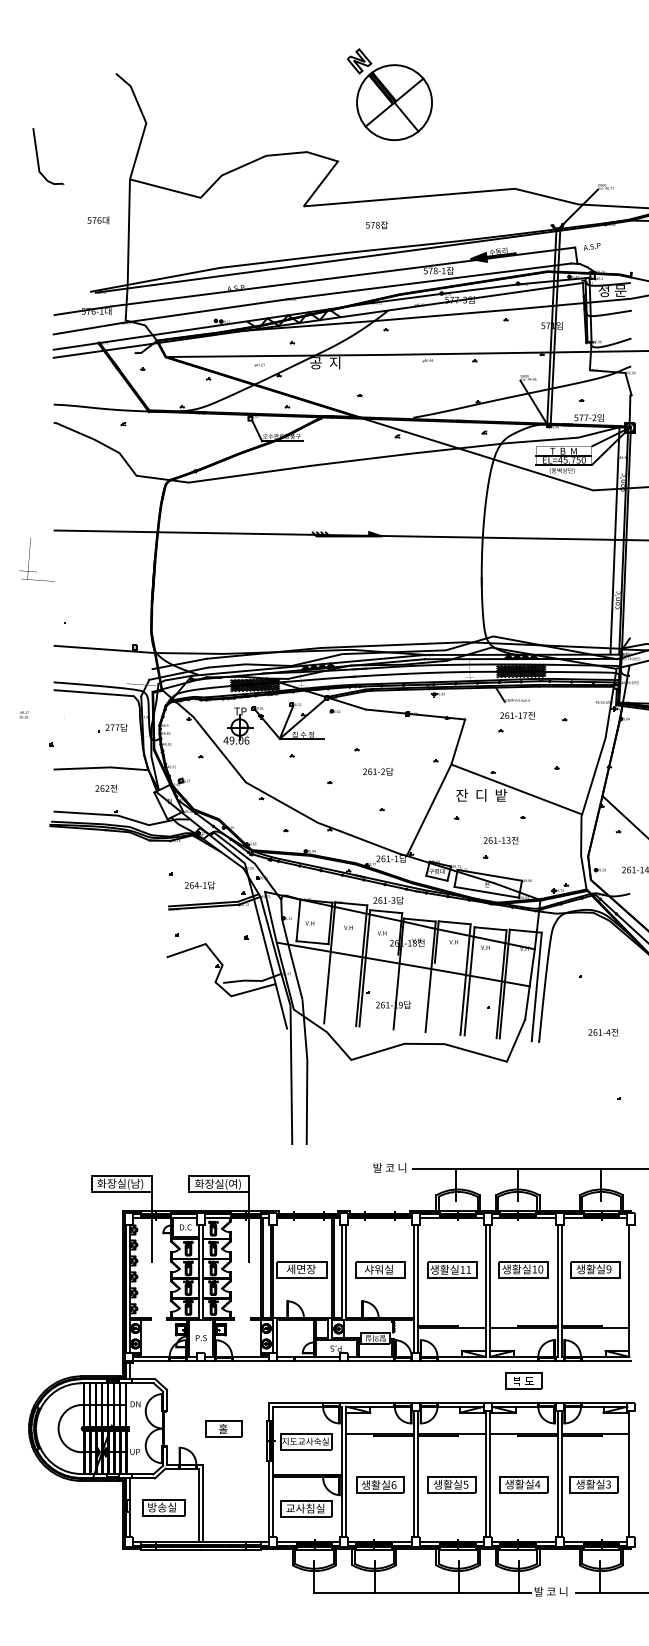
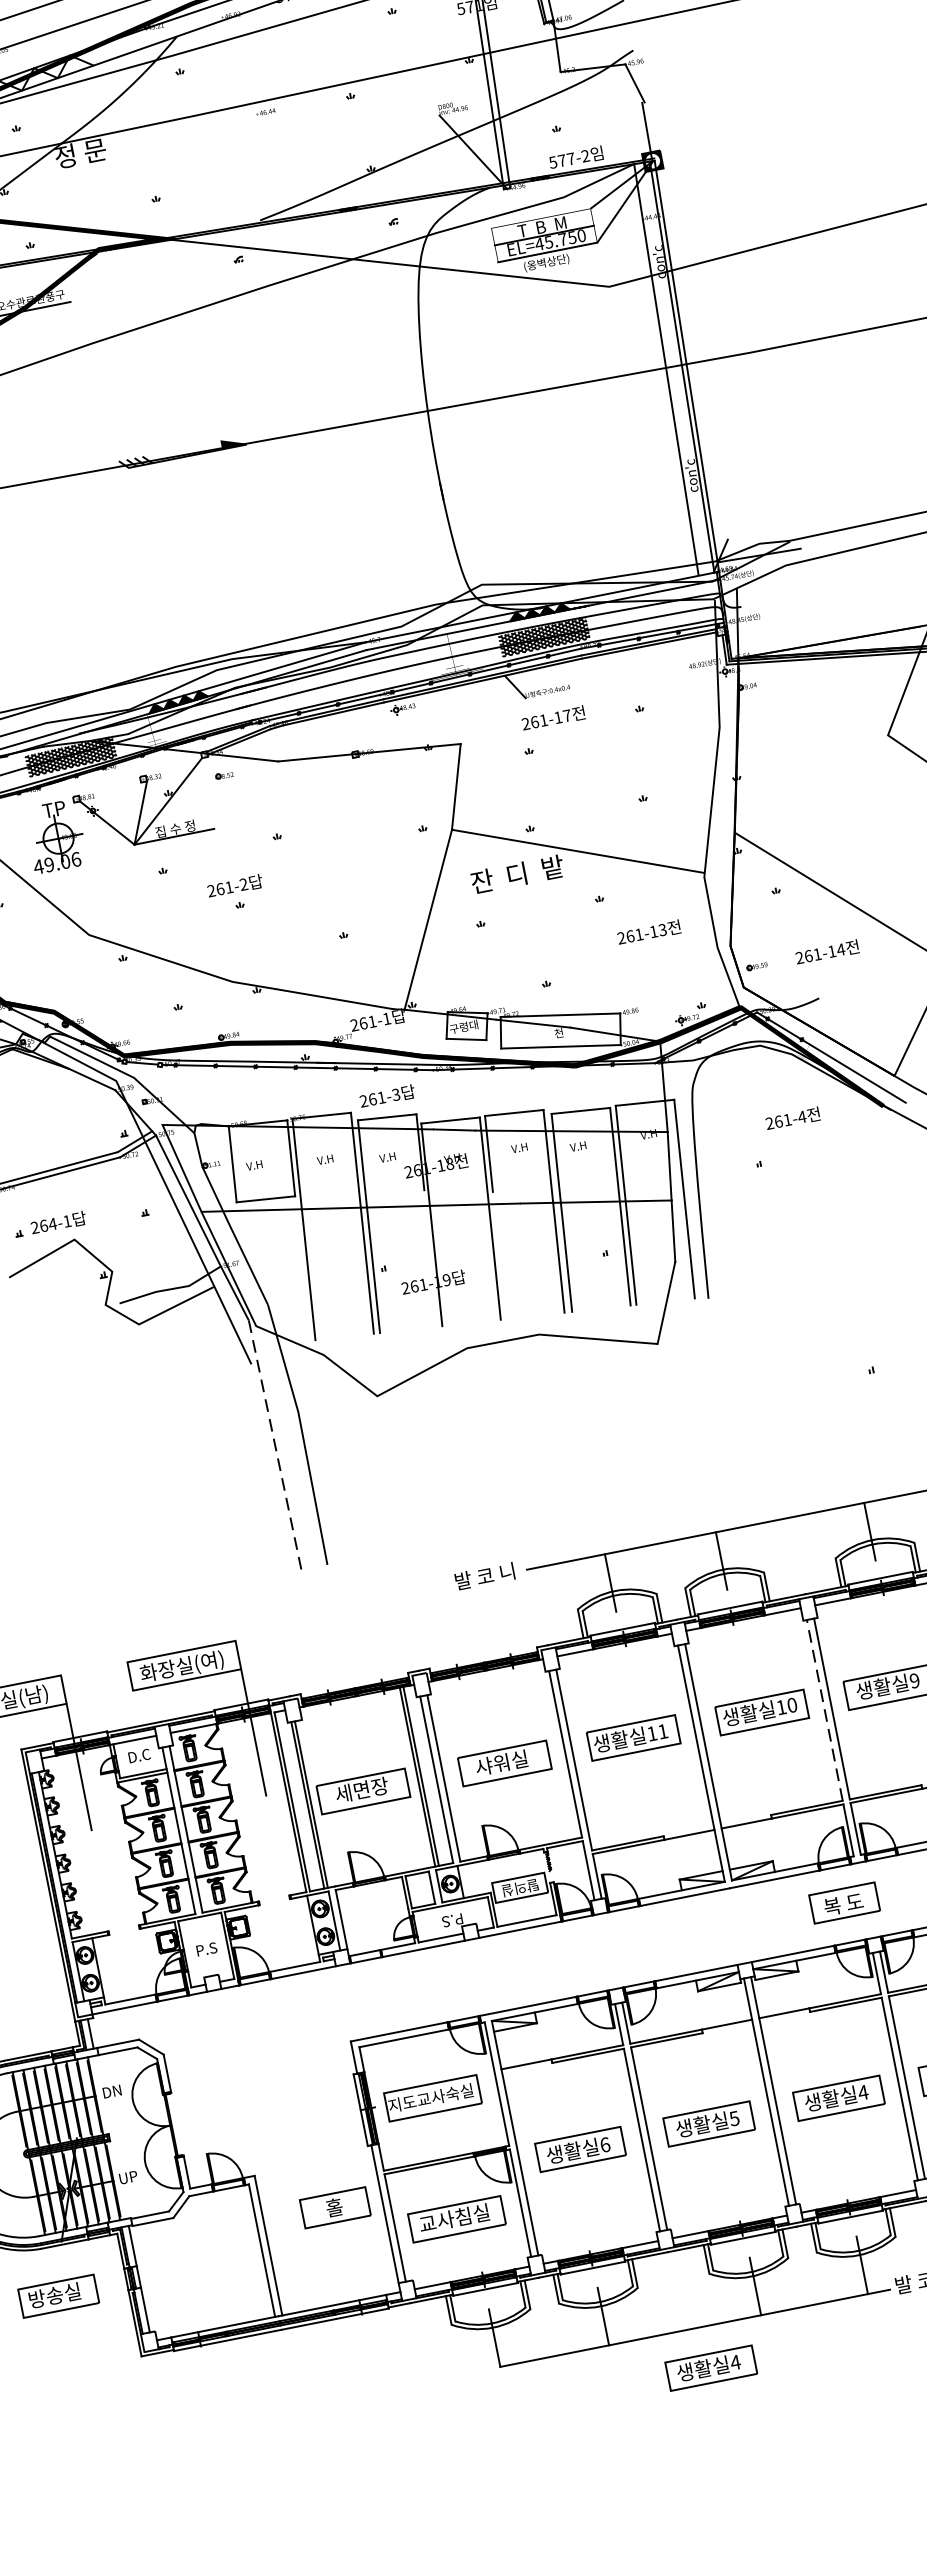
text: (325, 362) -> (82, 152), 공  지 -> 정 문
text: (378, 771) -> (235, 885), moved
text: (500, 840) -> (648, 932), moved
text: (200, 885) -> (59, 1222), moved
text: (602, 1032) -> (791, 1119), moved
line: (291, 1075) -> (275, 1445), solid -> dashed
line: (557, 1275) -> (824, 1710), solid -> dashed
part: (523, 1380) -> (843, 1902), moved
part: (223, 1428) -> (334, 2206), moved
part: (163, 1507) -> (57, 2295), moved
part: (426, 1615) -> (710, 2367), added

